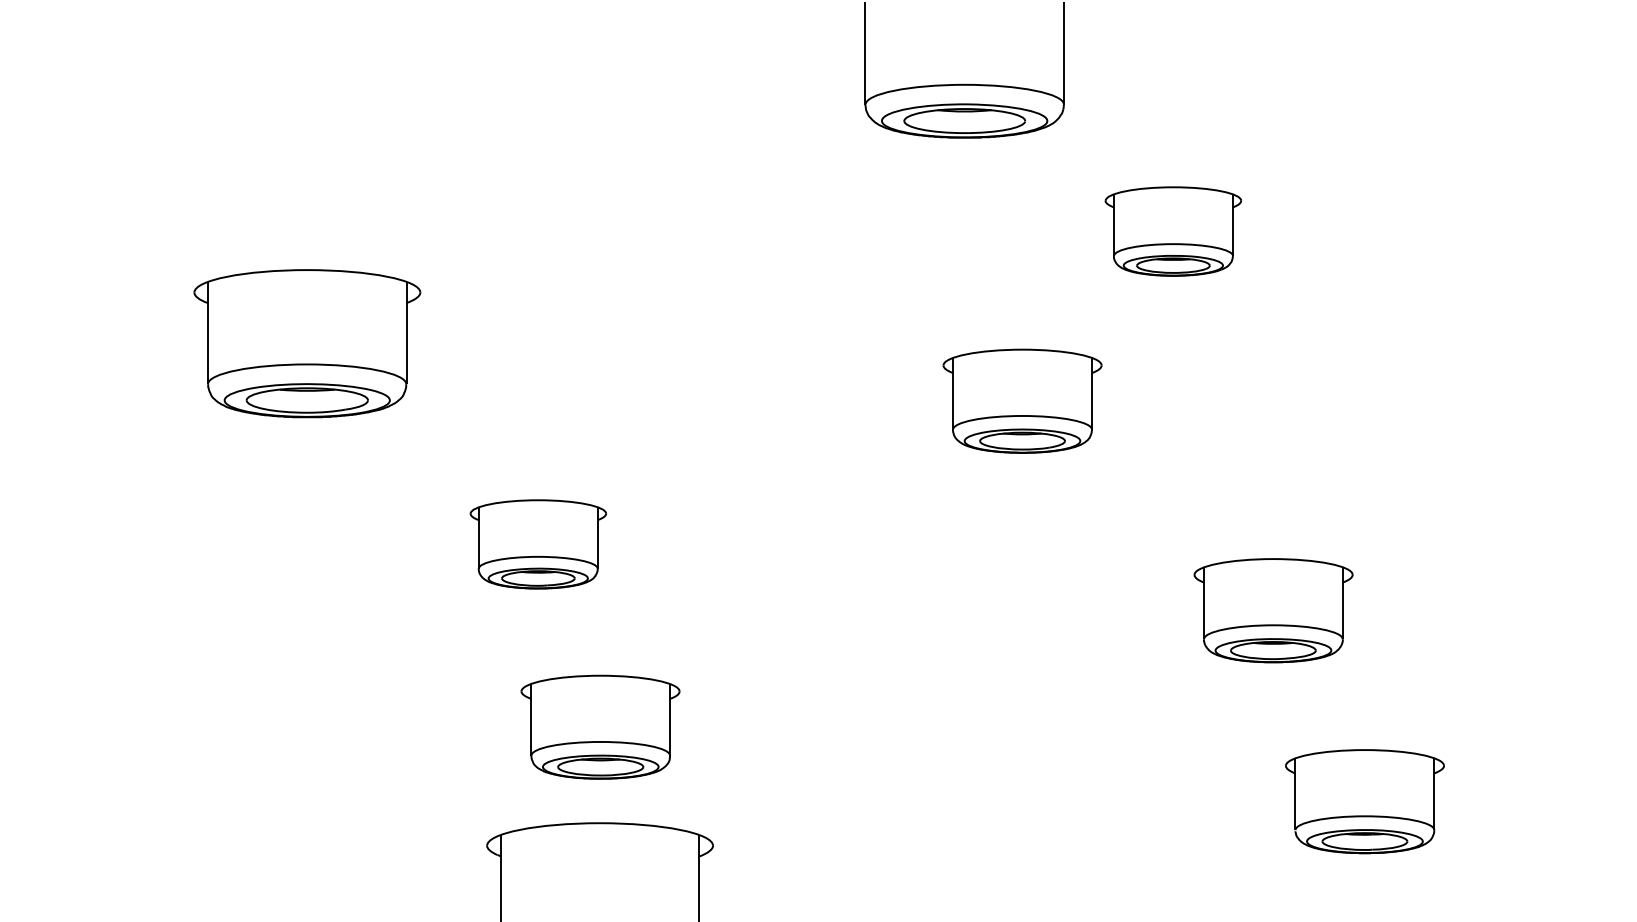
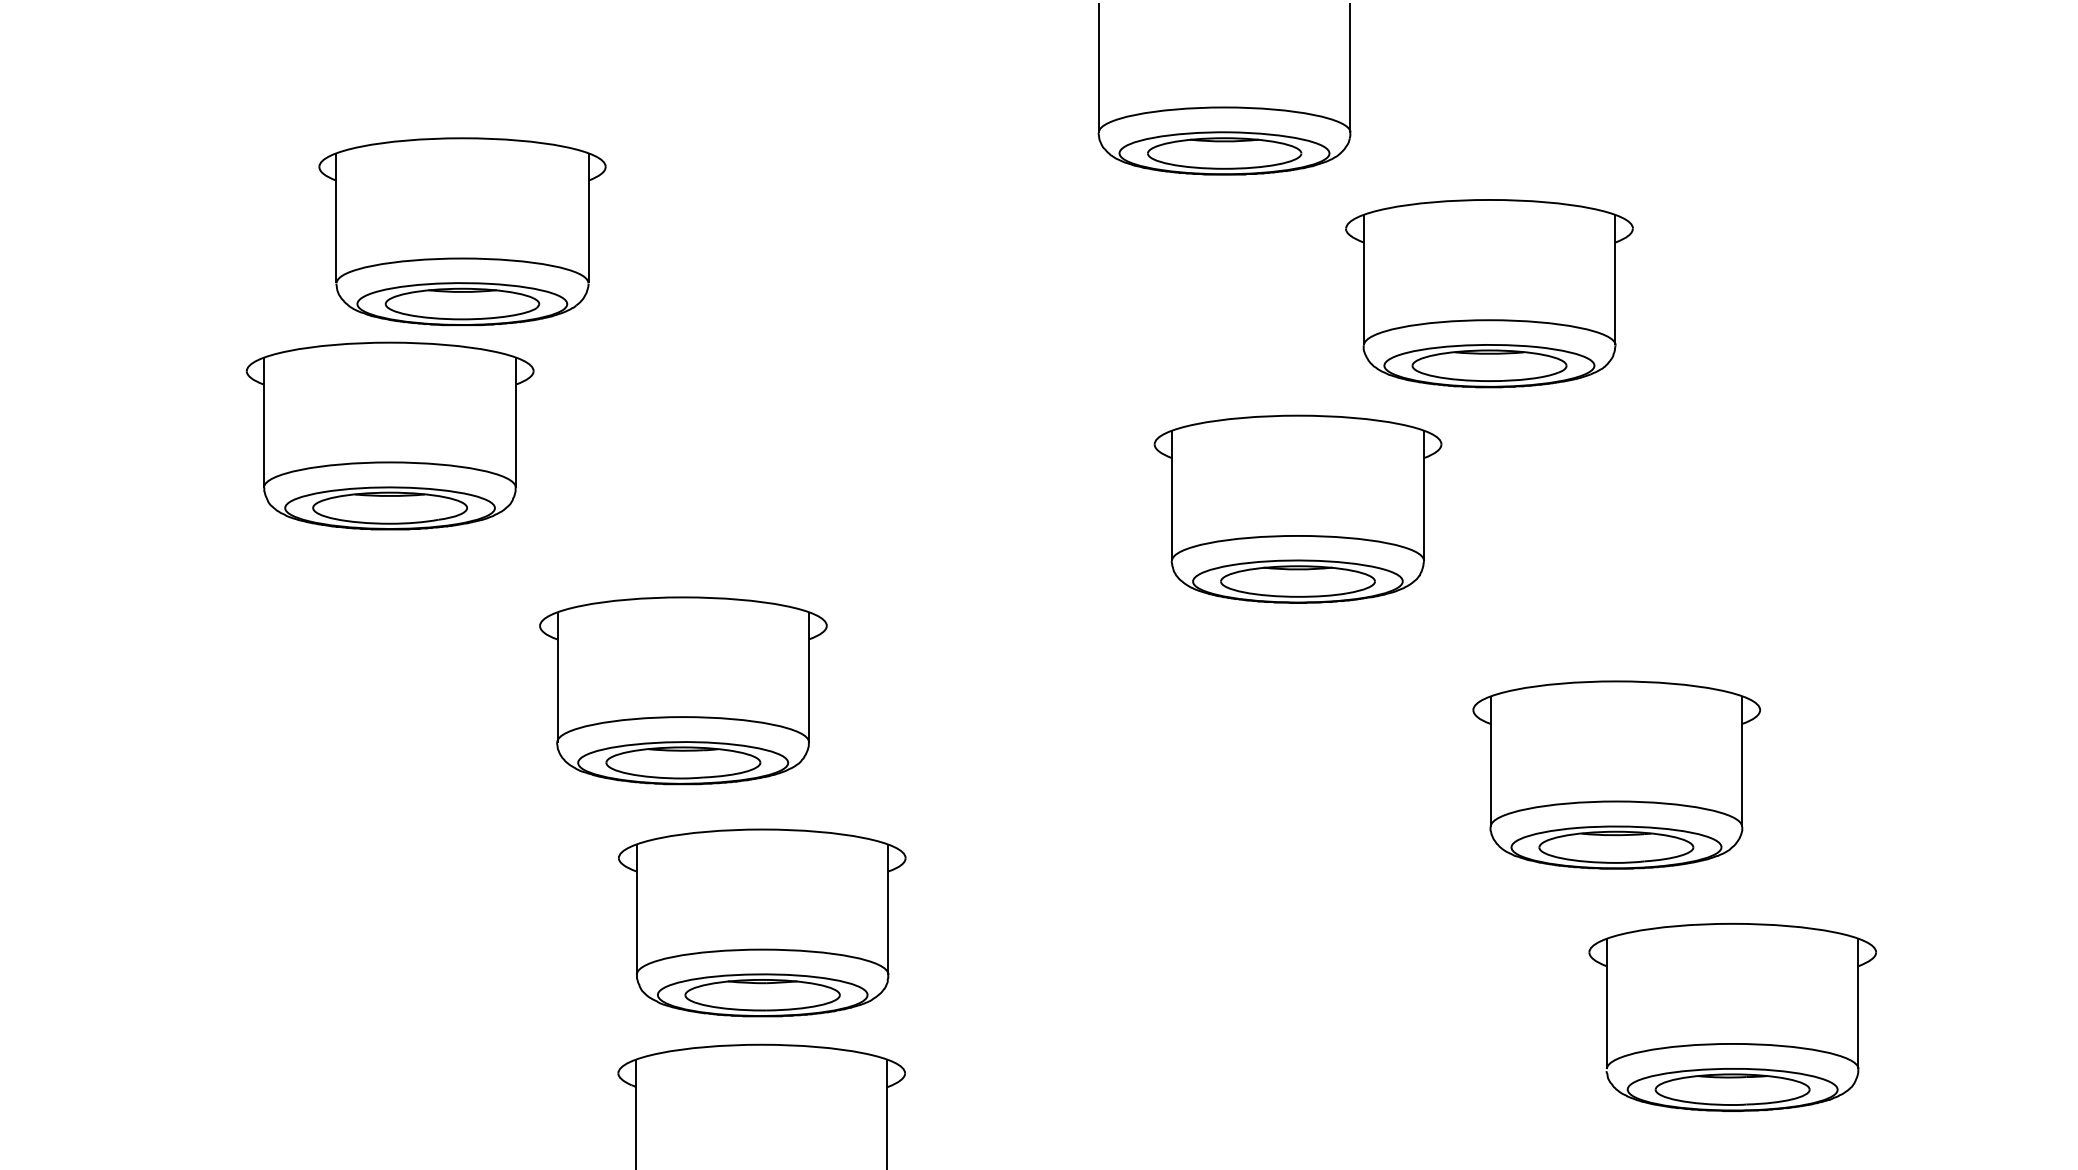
part: (364, 182) -> (462, 231), added
part: (1173, 231) -> (1489, 293), size x1.67
part: (1022, 400) -> (1297, 508), size x1.43
part: (538, 544) -> (683, 690), size x1.67
part: (1273, 610) -> (1616, 774), size x1.43
part: (600, 726) -> (762, 922), size x1.43
part: (1364, 801) -> (1732, 1017), size x1.43

